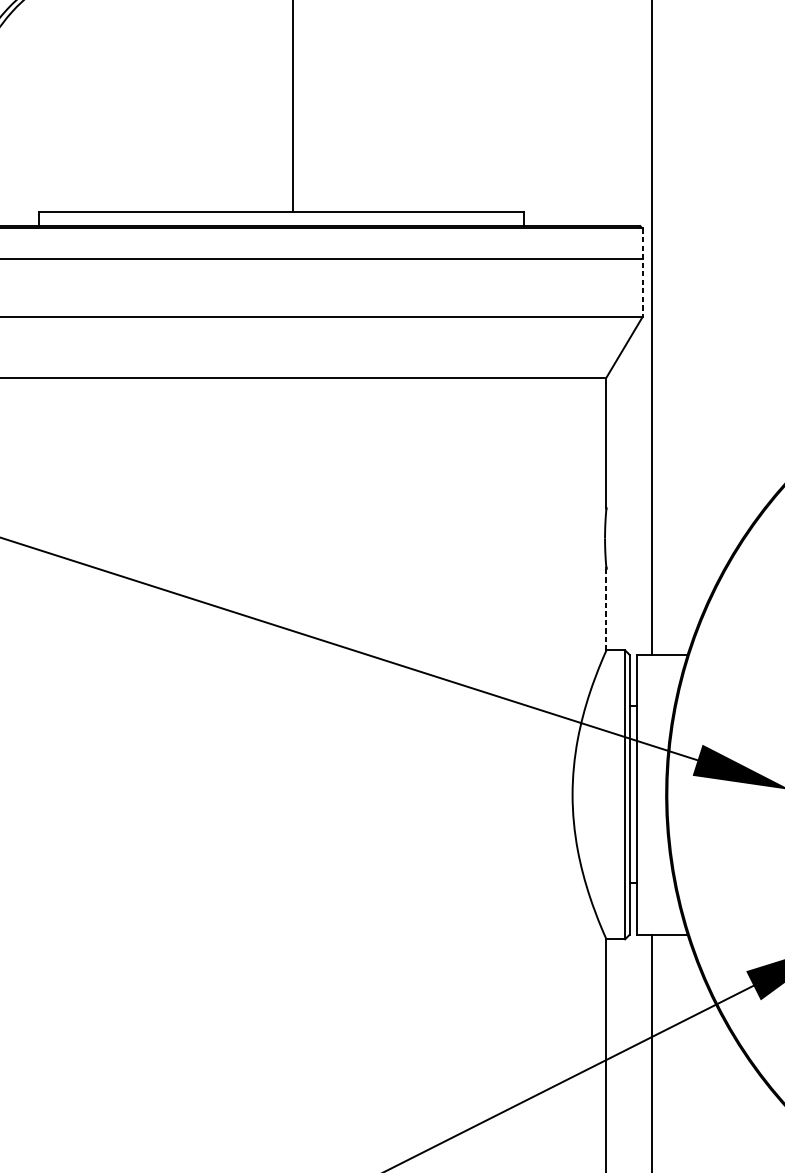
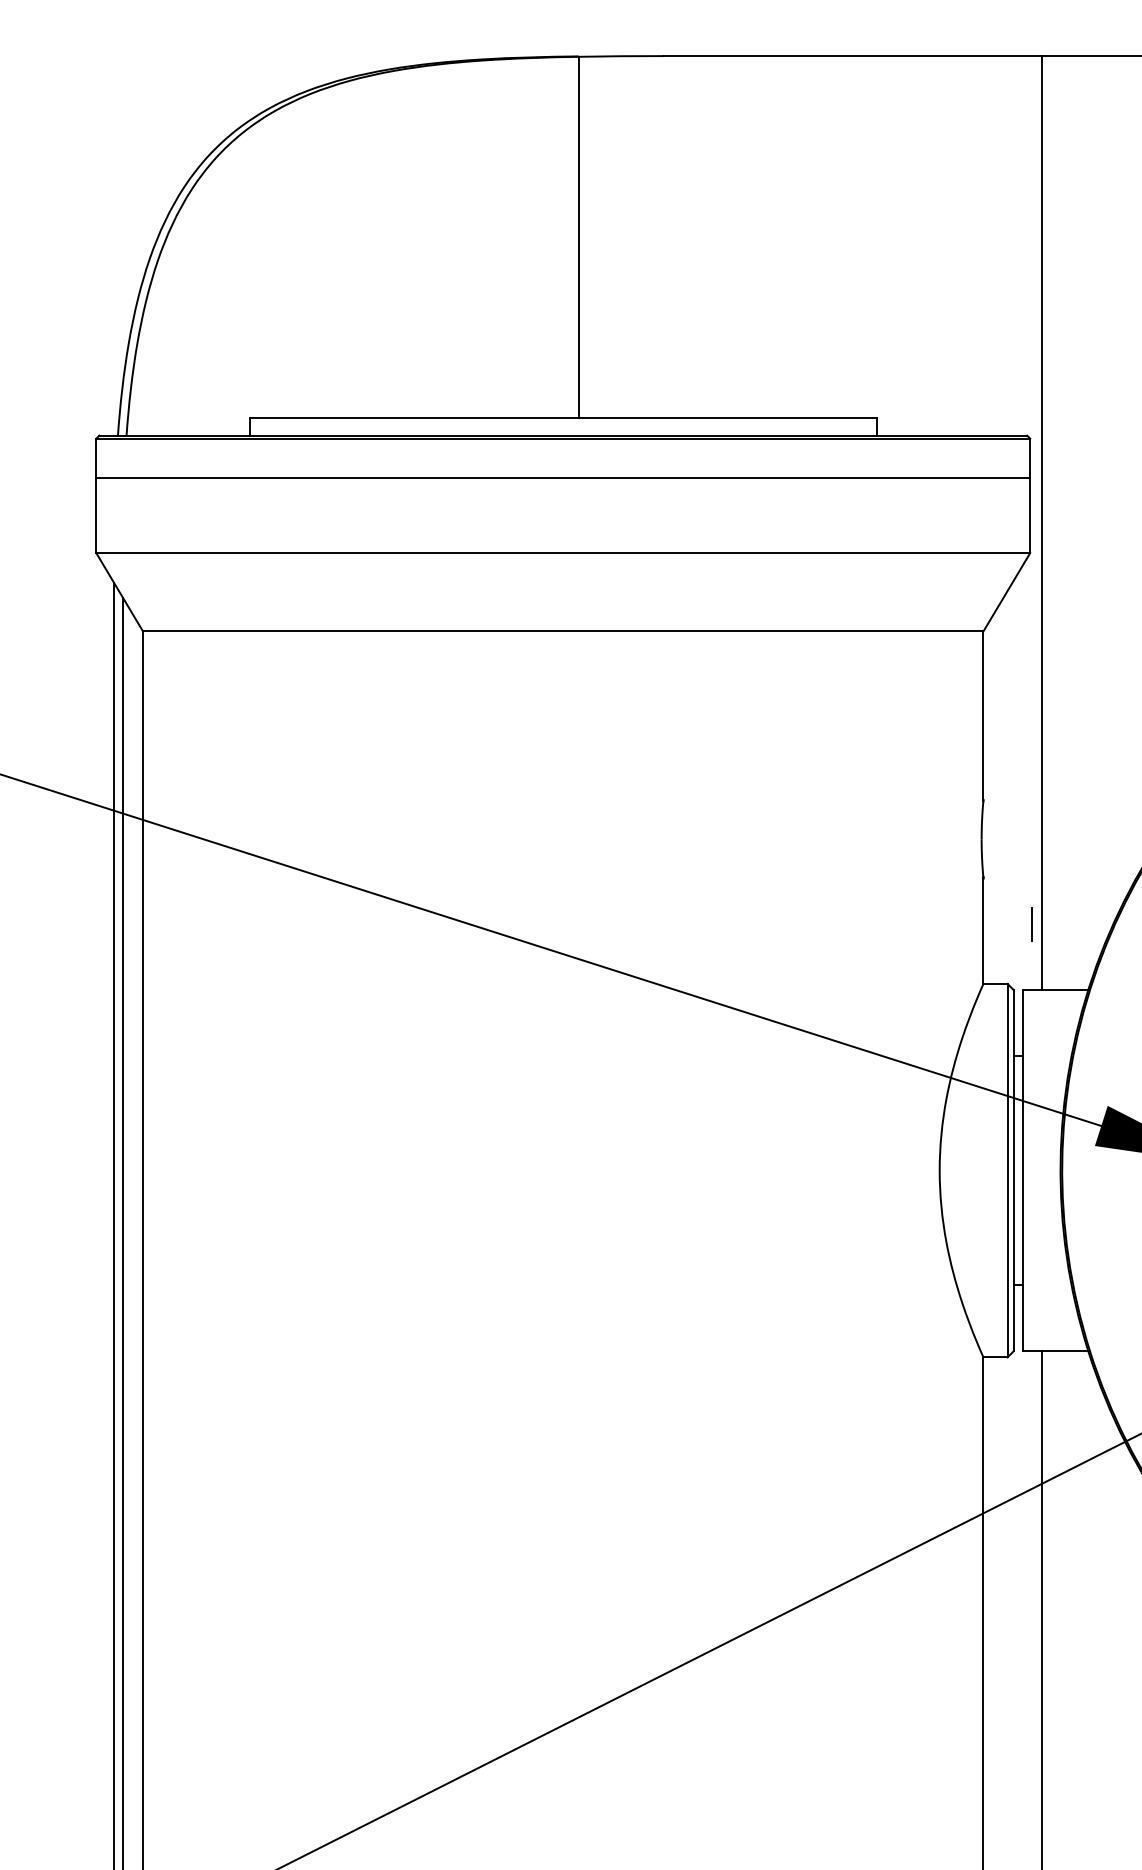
line: (642, 273) -> (1030, 496), dashed -> solid
line: (643, 604) -> (1031, 924), added
line: (606, 609) -> (983, 931), dashed -> solid

